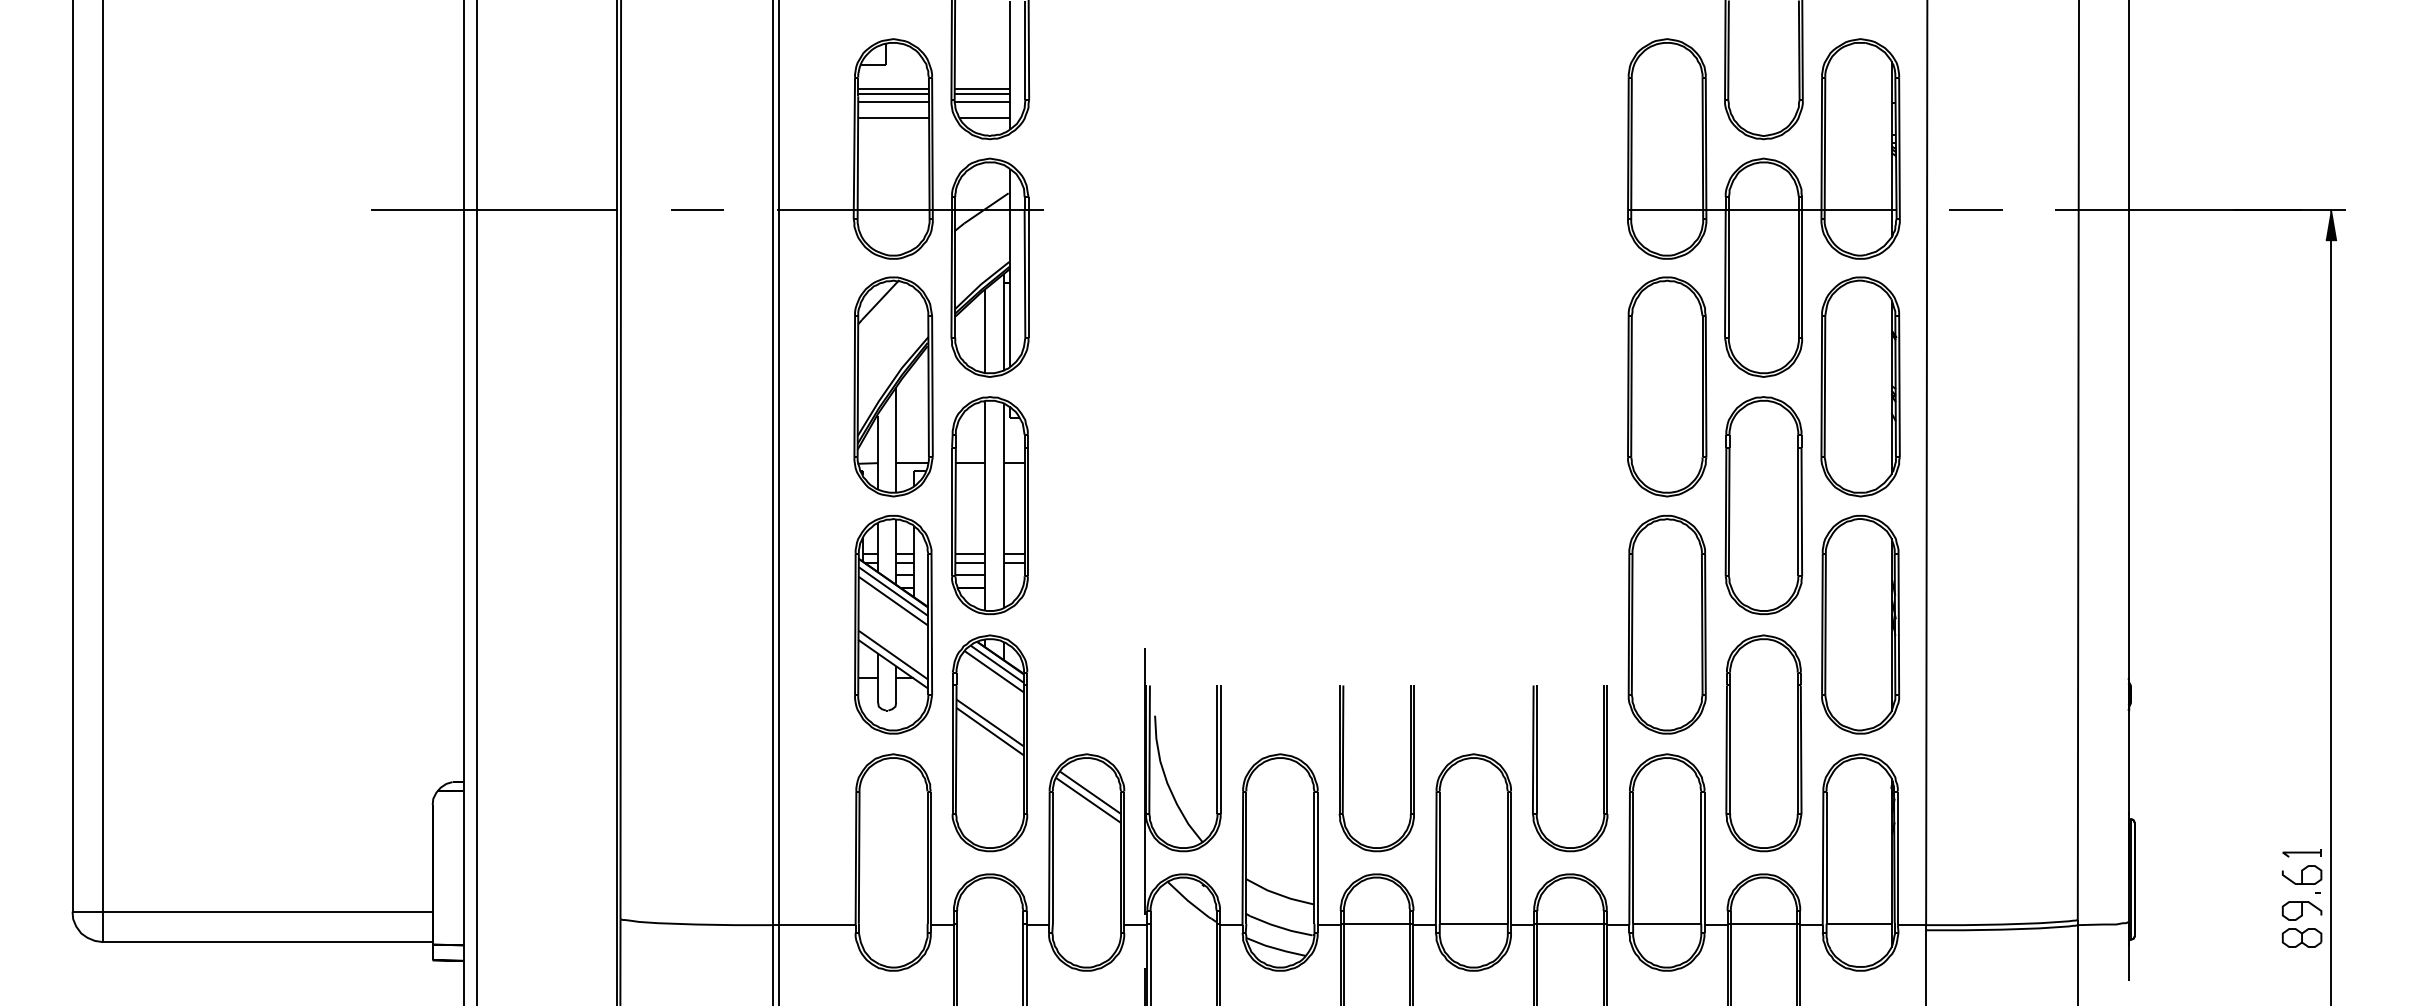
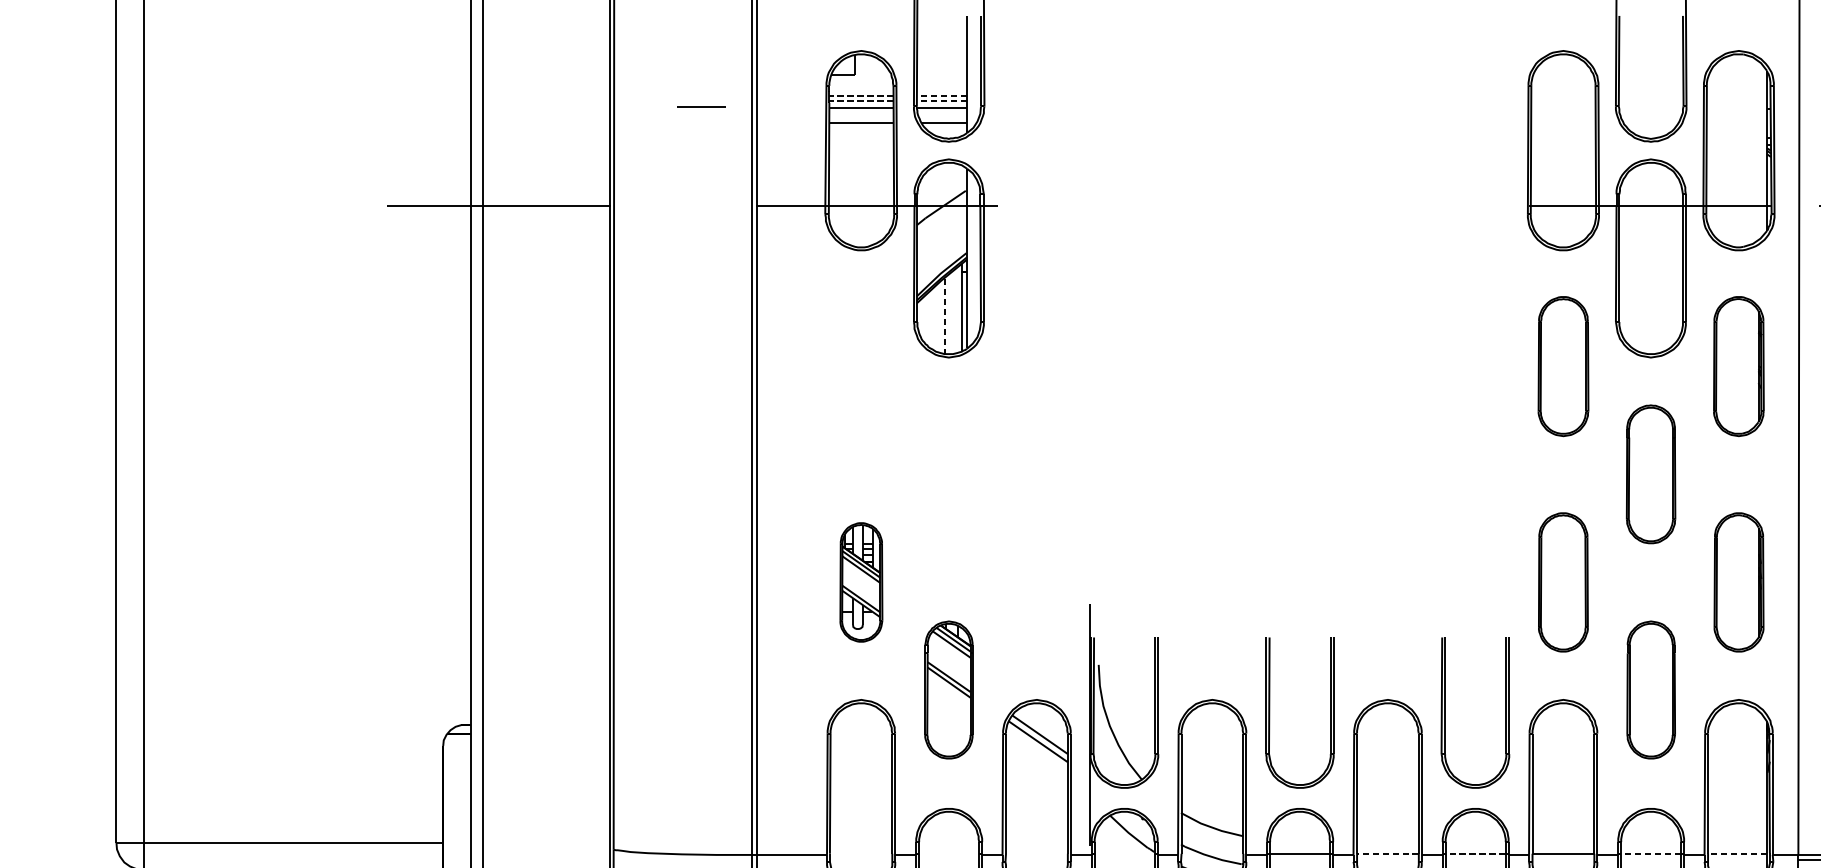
line: (893, 88) -> (861, 95), solid -> dashed
line: (982, 88) -> (942, 95), solid -> dashed
line: (893, 94) -> (861, 101), solid -> dashed
line: (982, 94) -> (942, 101), solid -> dashed
line: (697, 209) -> (701, 106), moved
line: (985, 332) -> (944, 317), solid -> dashed
part: (893, 386) -> (861, 366), removed
part: (1667, 386) -> (1563, 366), size x0.7
part: (1860, 386) -> (1738, 366), size x0.7
part: (989, 505) -> (948, 474), removed
part: (1763, 505) -> (1650, 474), size x0.7
part: (893, 624) -> (861, 582), size x0.6
part: (1666, 624) -> (1562, 582), size x0.7
part: (1860, 624) -> (1738, 582), size x0.7
part: (989, 743) -> (948, 690), size x0.7
part: (1763, 743) -> (1650, 690), size x0.7
line: (1473, 923) -> (1387, 853), solid -> dashed
line: (1570, 923) -> (1475, 853), solid -> dashed
line: (1763, 923) -> (1650, 853), solid -> dashed
line: (1858, 923) -> (1737, 853), solid -> dashed

